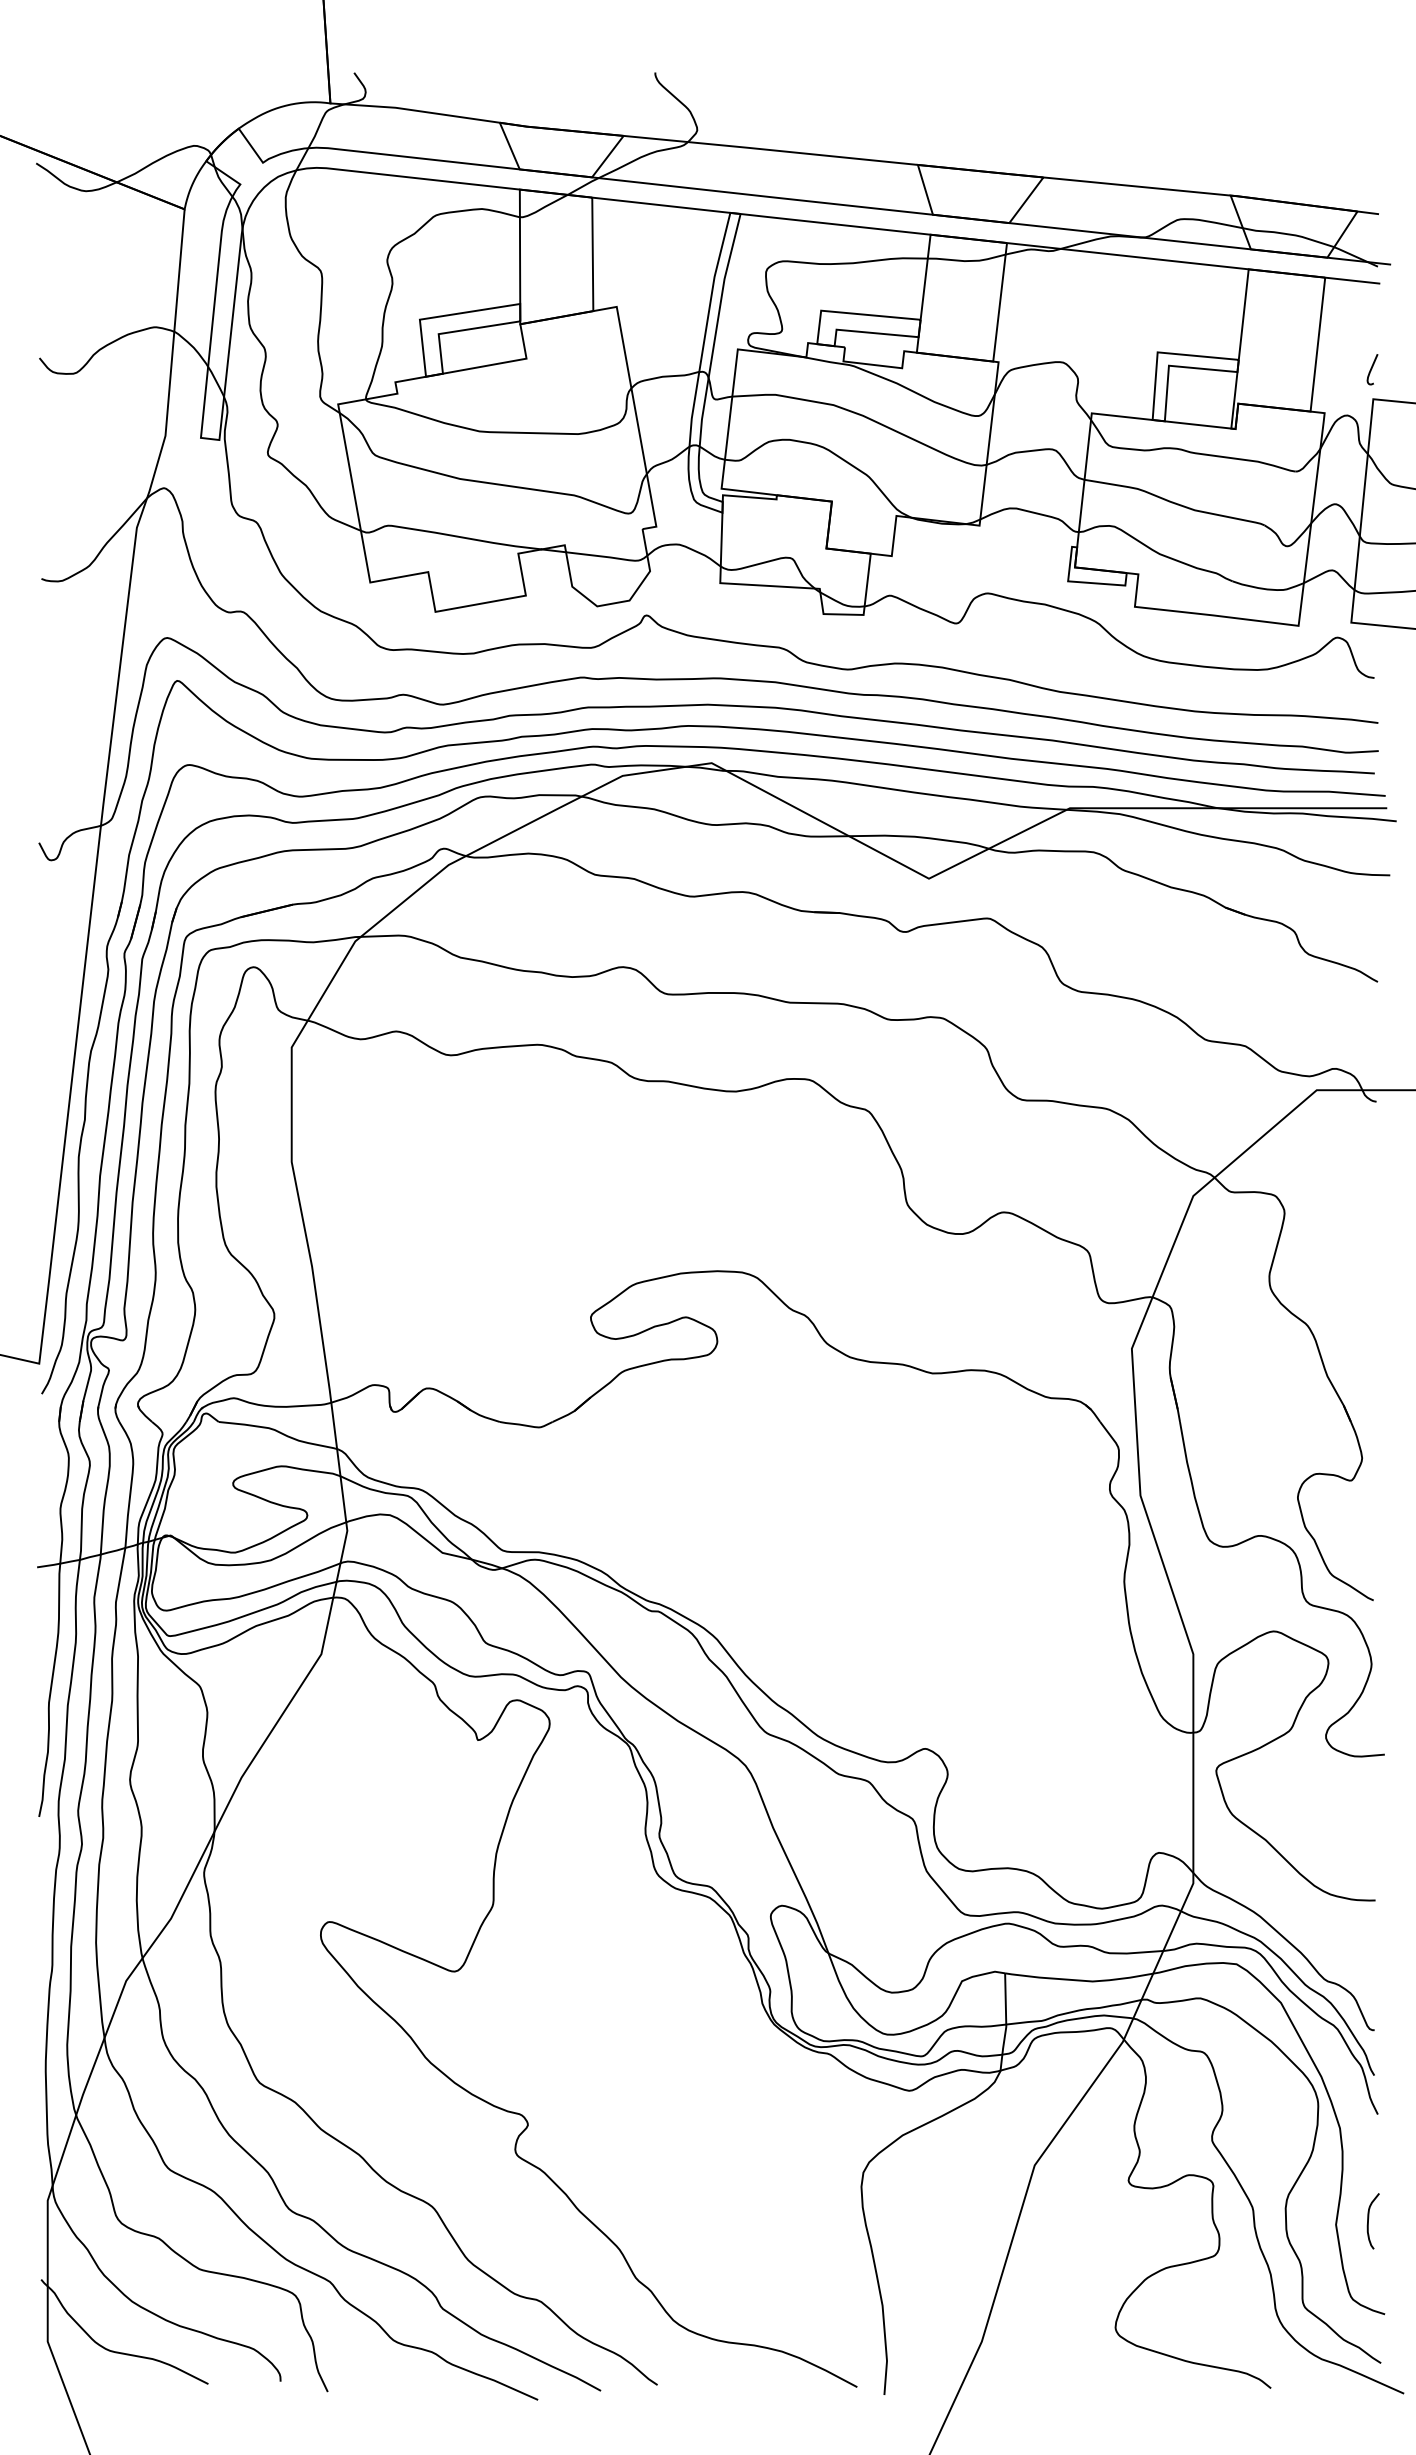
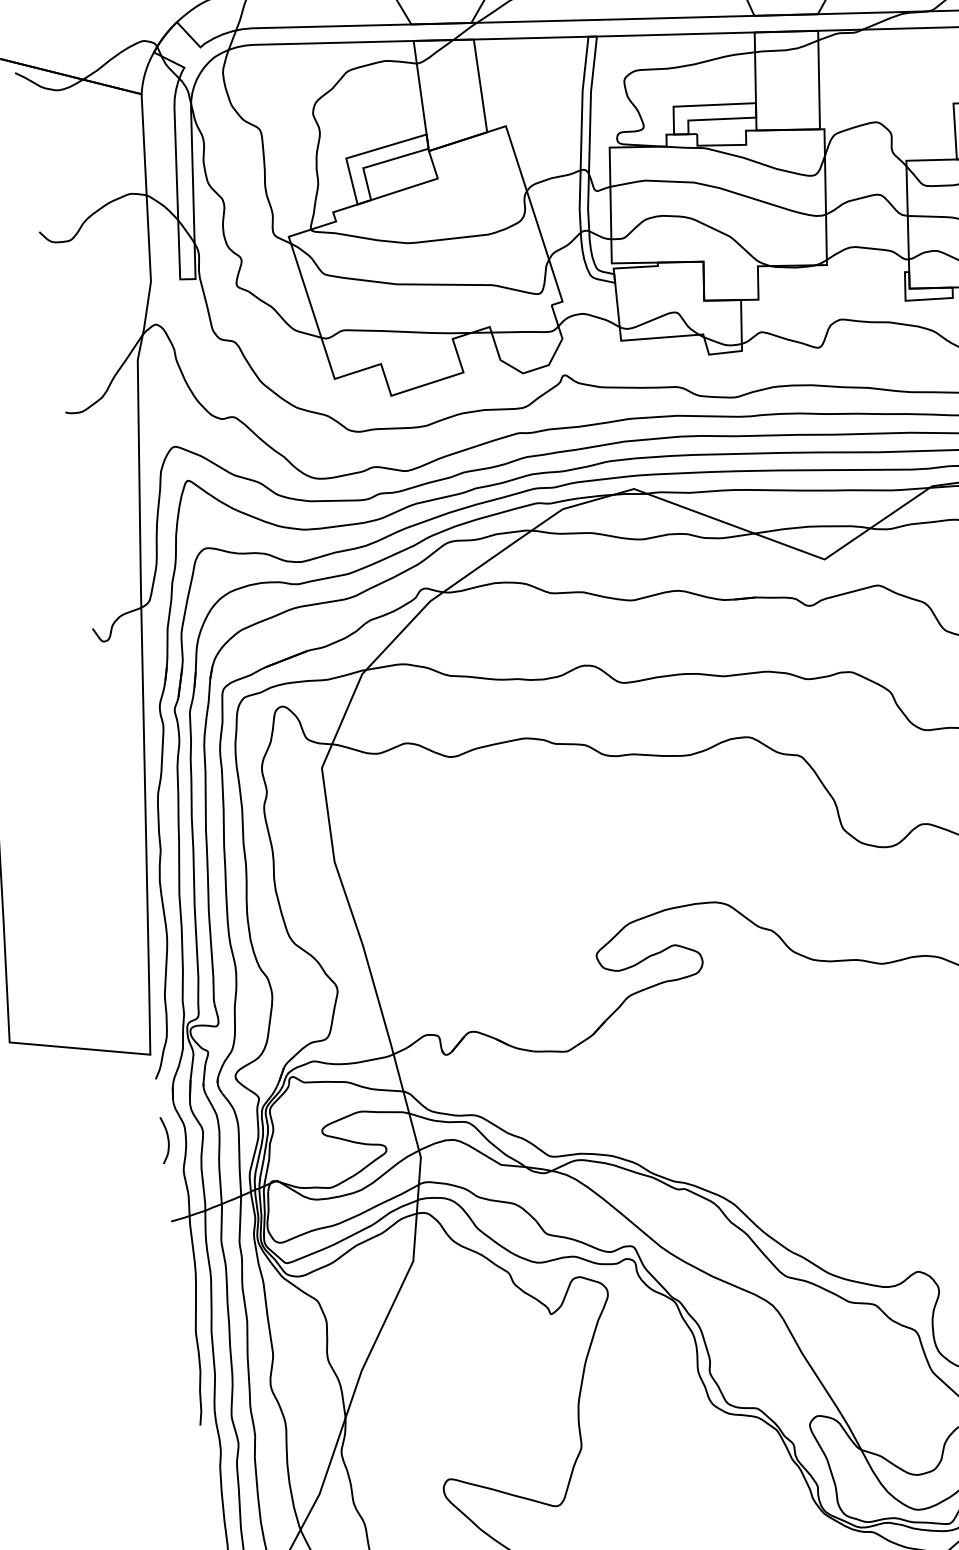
curve: (46, 1468) -> (167, 1139), added

